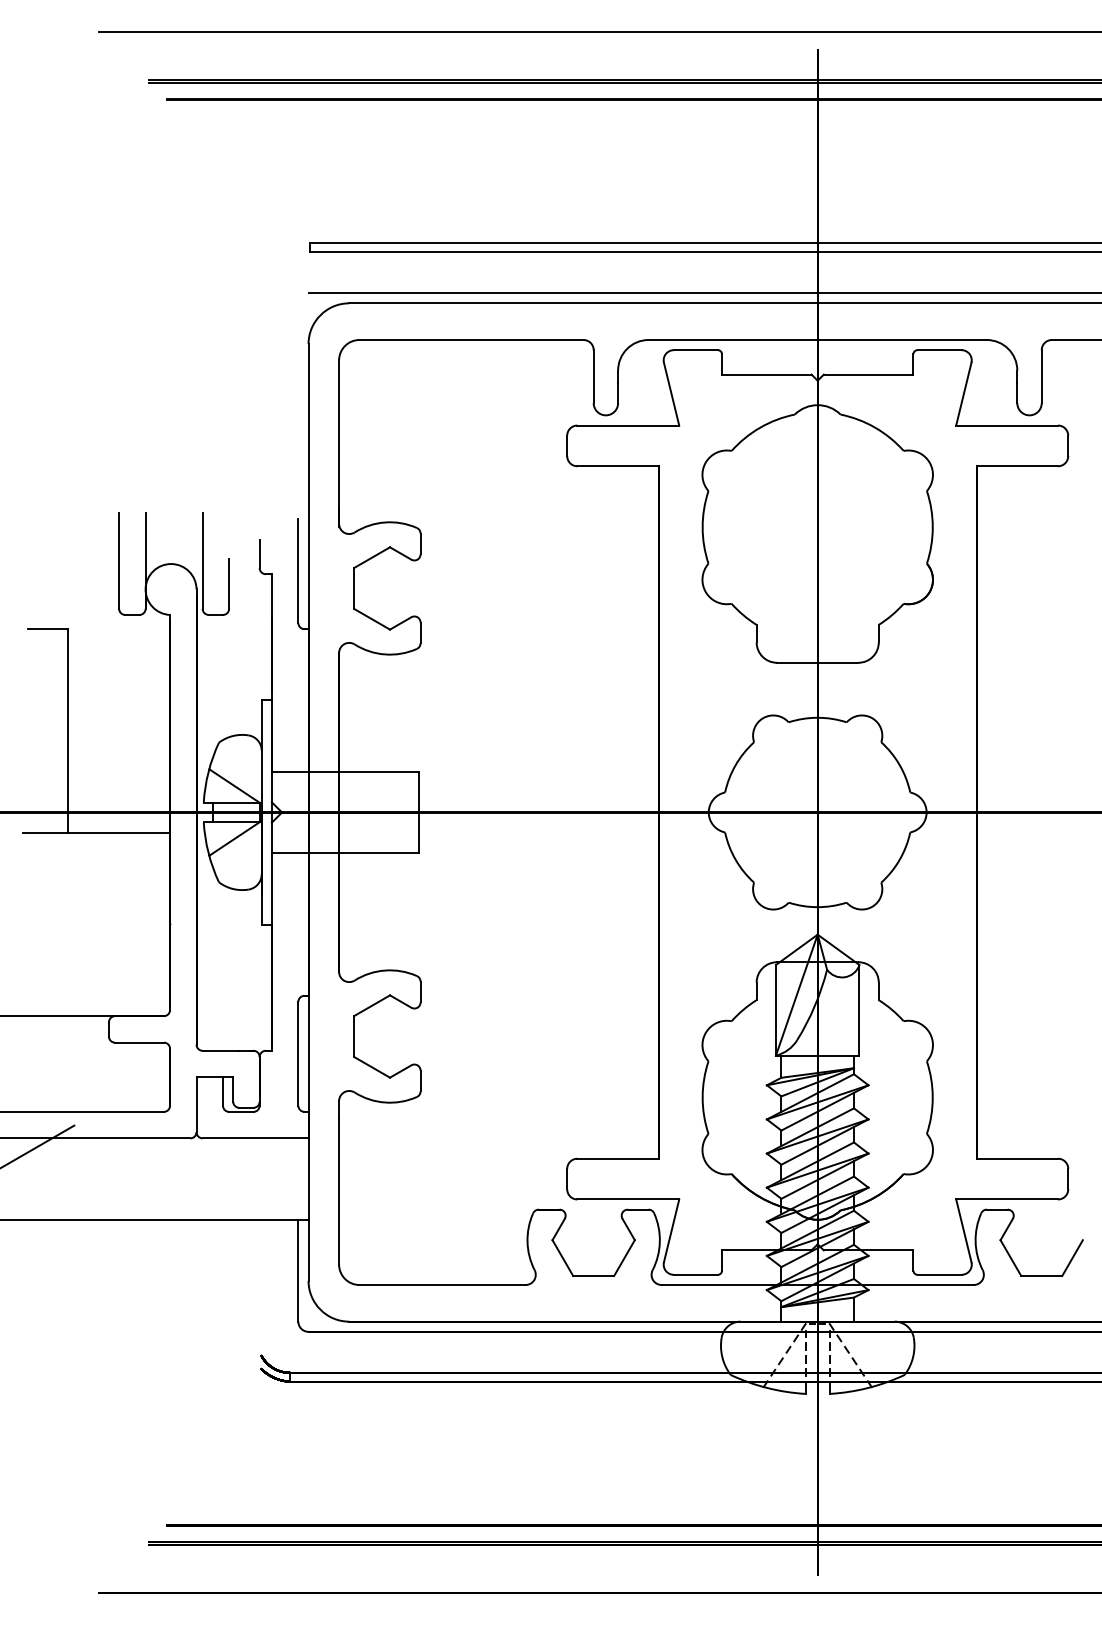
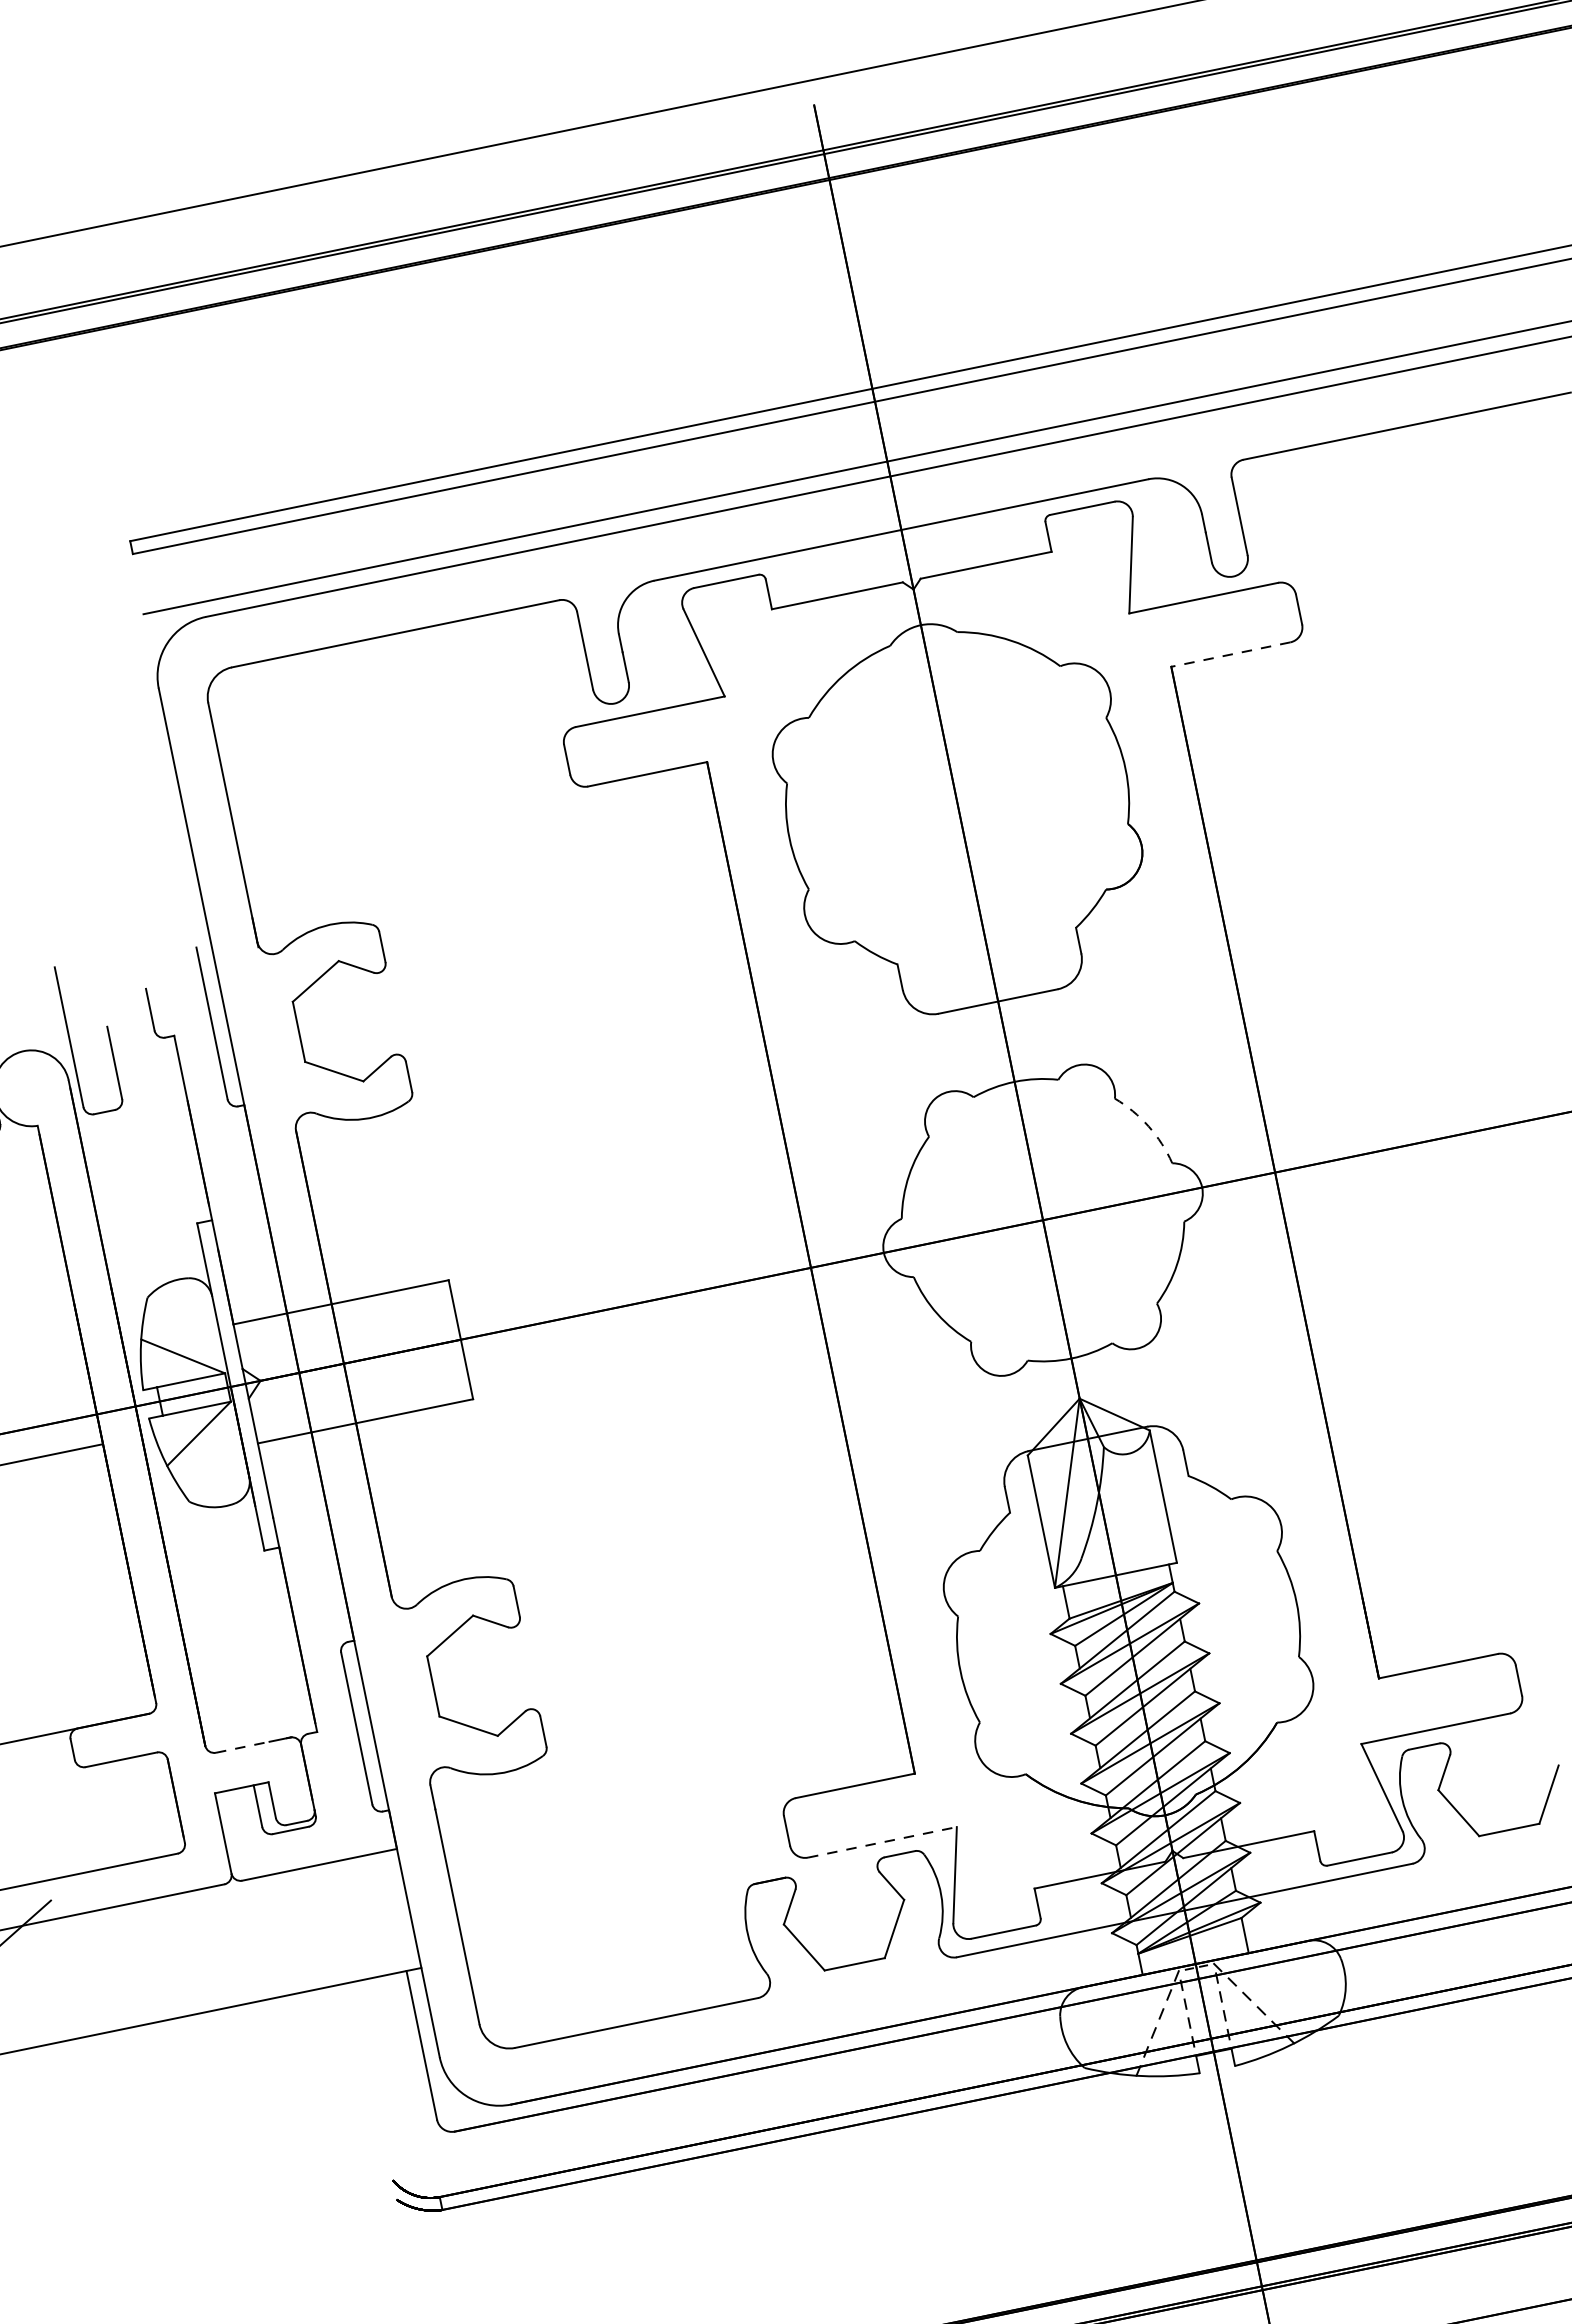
line: (1017, 466) -> (1231, 654), solid -> dashed
arc: (899, 765) -> (1148, 1127), solid -> dashed
line: (221, 1050) -> (243, 1746), solid -> dashed
line: (628, 1199) -> (882, 1842), solid -> dashed

